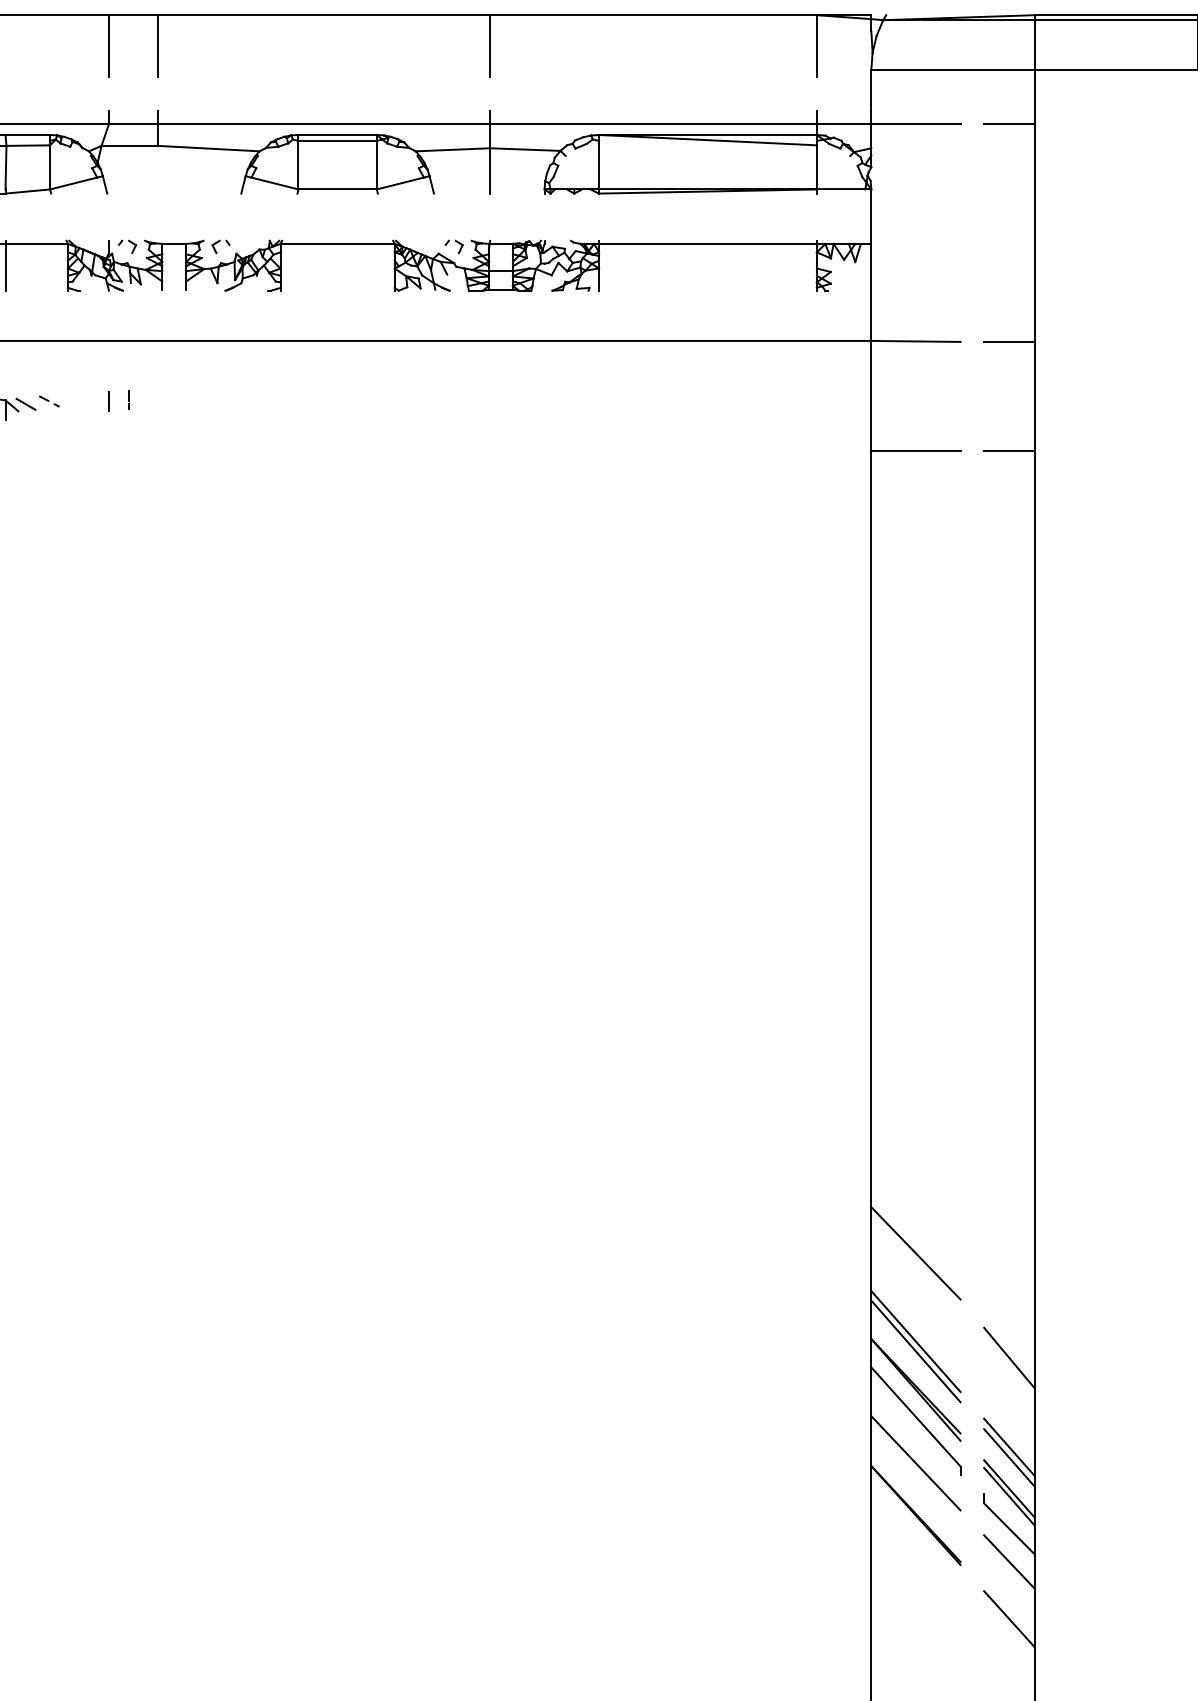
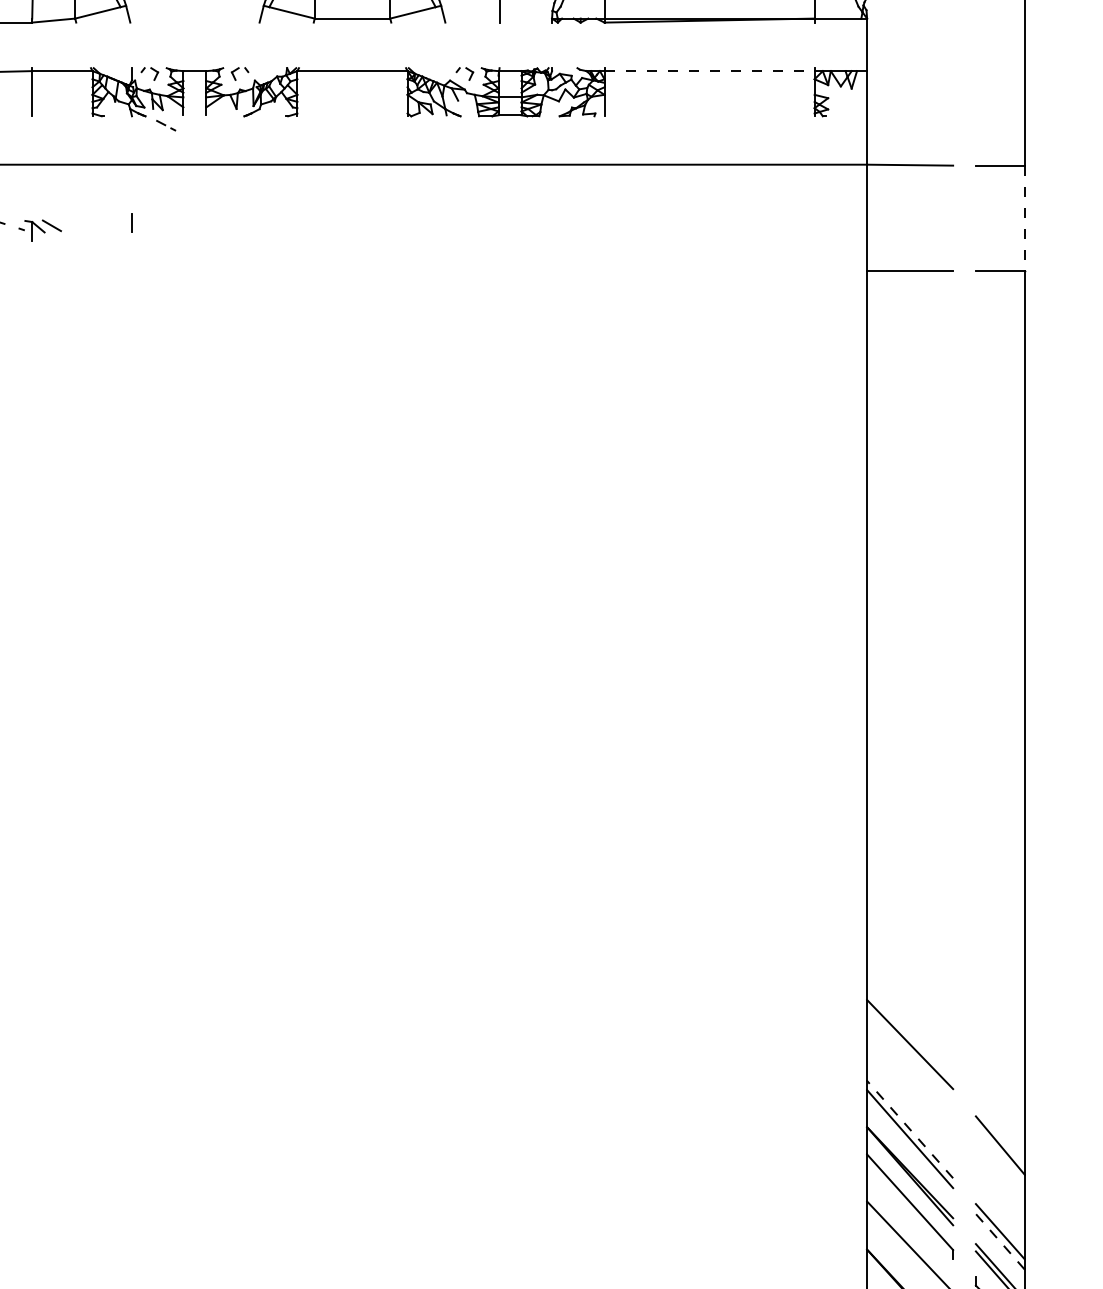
line: (707, 243) -> (709, 70), solid -> dashed
line: (1034, 396) -> (1024, 218), solid -> dashed
line: (128, 399) -> (150, 221), removed
part: (49, 401) -> (166, 125), moved
line: (915, 1341) -> (909, 1129), solid -> dashed
line: (1009, 1457) -> (1000, 1241), solid -> dashed

